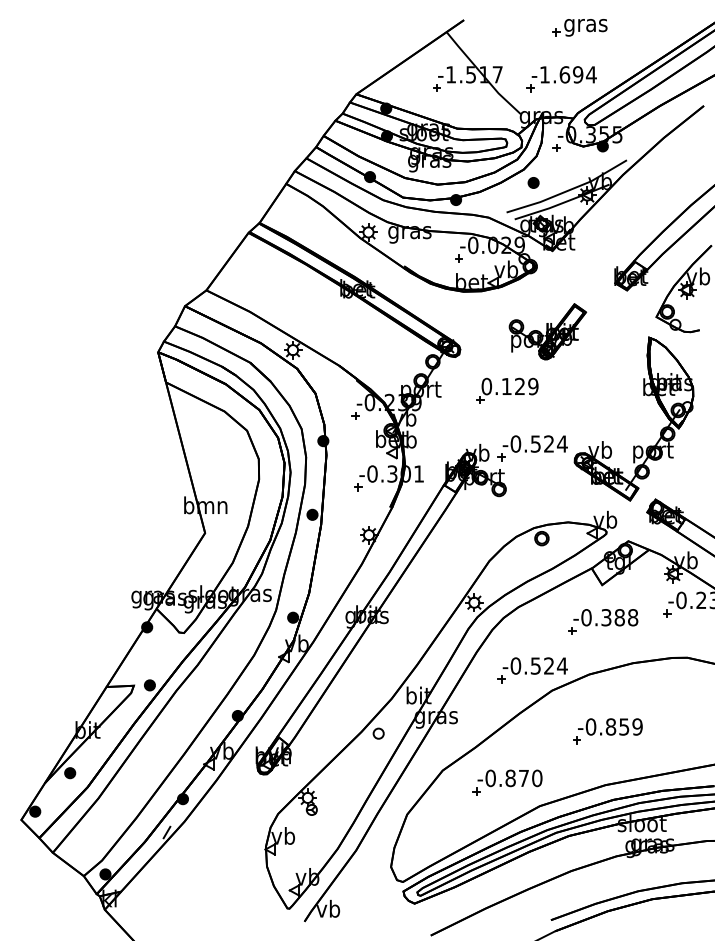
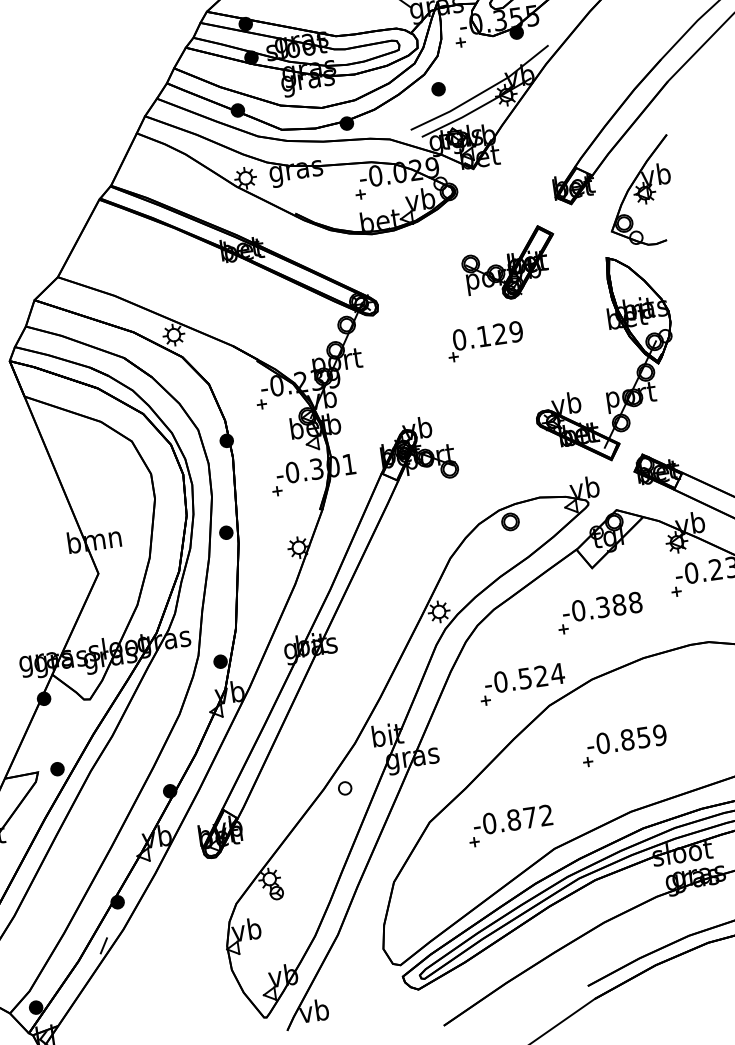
part: (547, 331) -> (509, 264), moved
part: (507, 390) -> (485, 341), moved
part: (532, 448) -> (483, 413), removed
text: (537, 778) -> (546, 815), -0.870 -> -0.872

